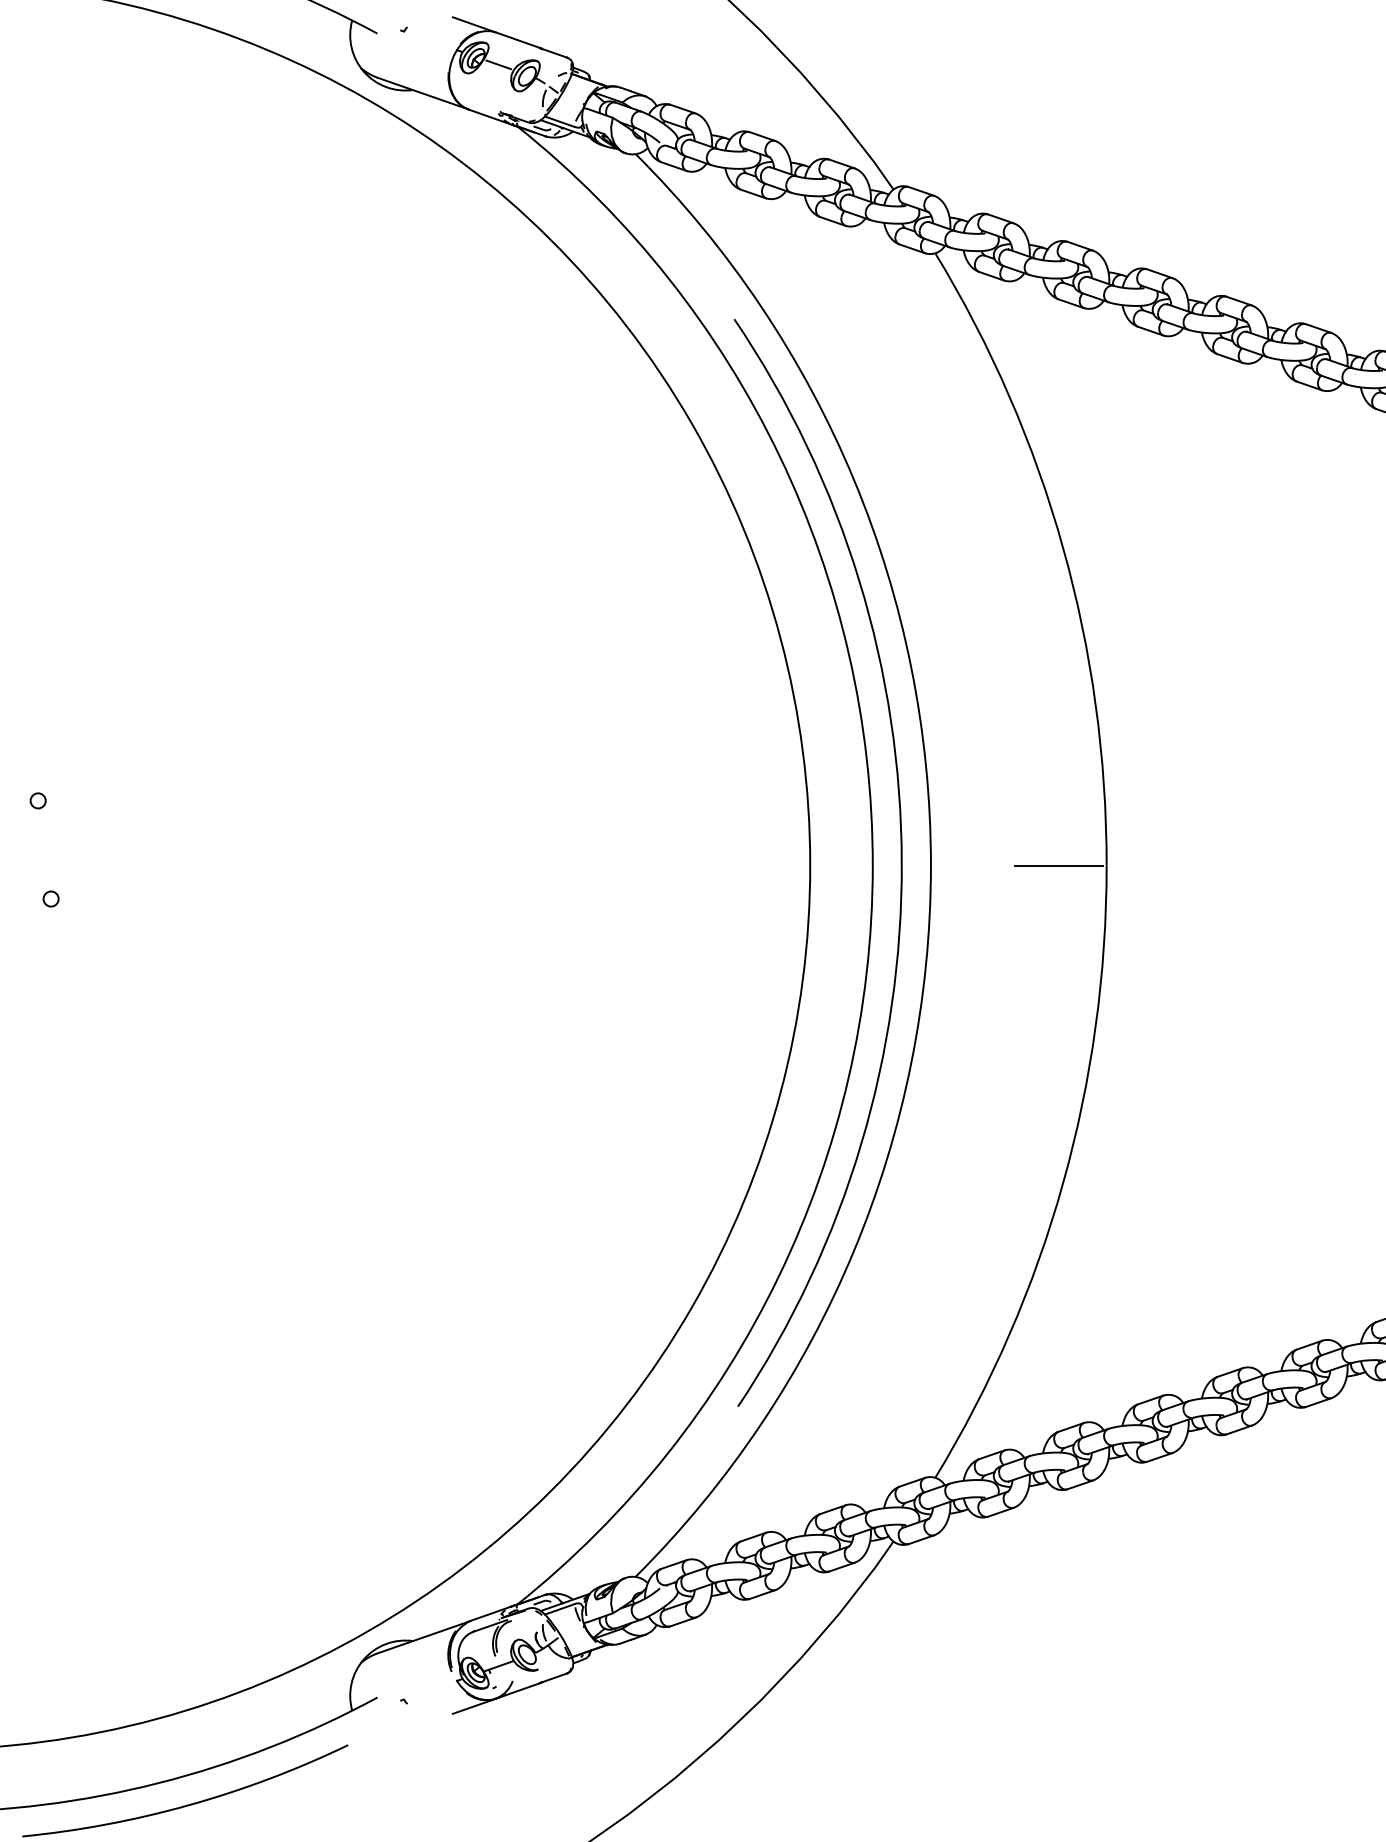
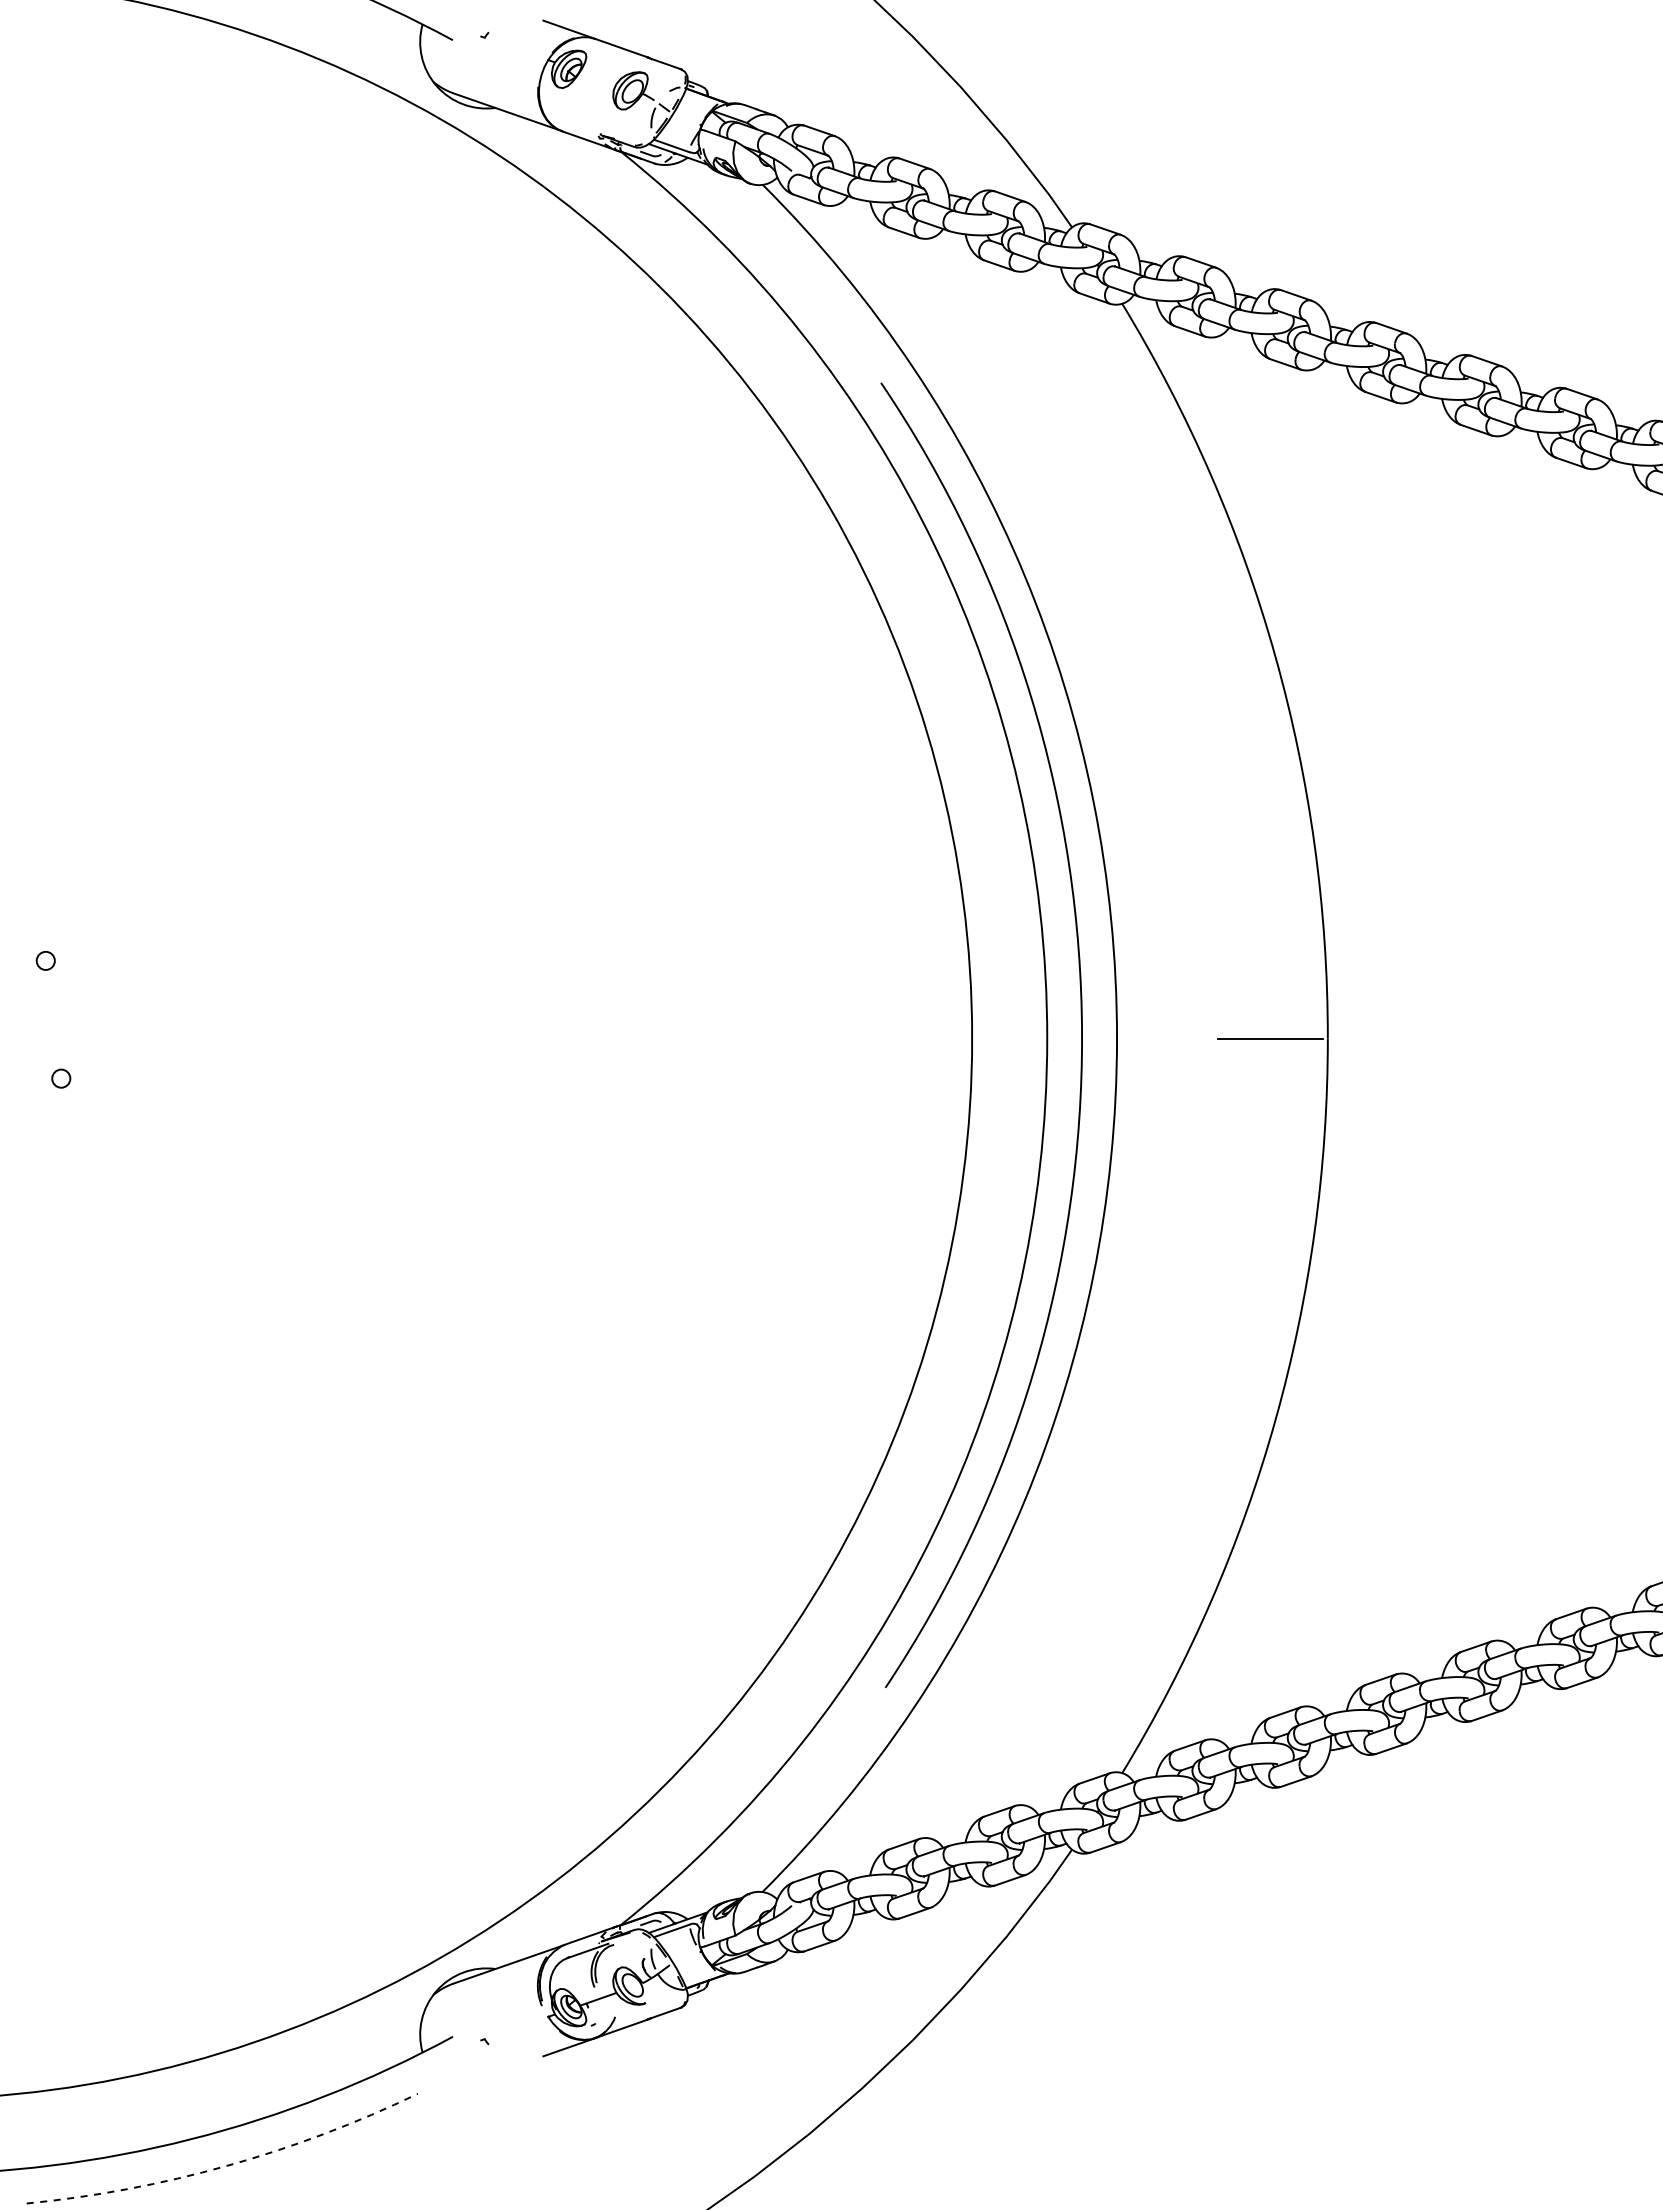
line: (498, 64) -> (598, 77), removed
arc: (189, 1804) -> (227, 2165), solid -> dashed

